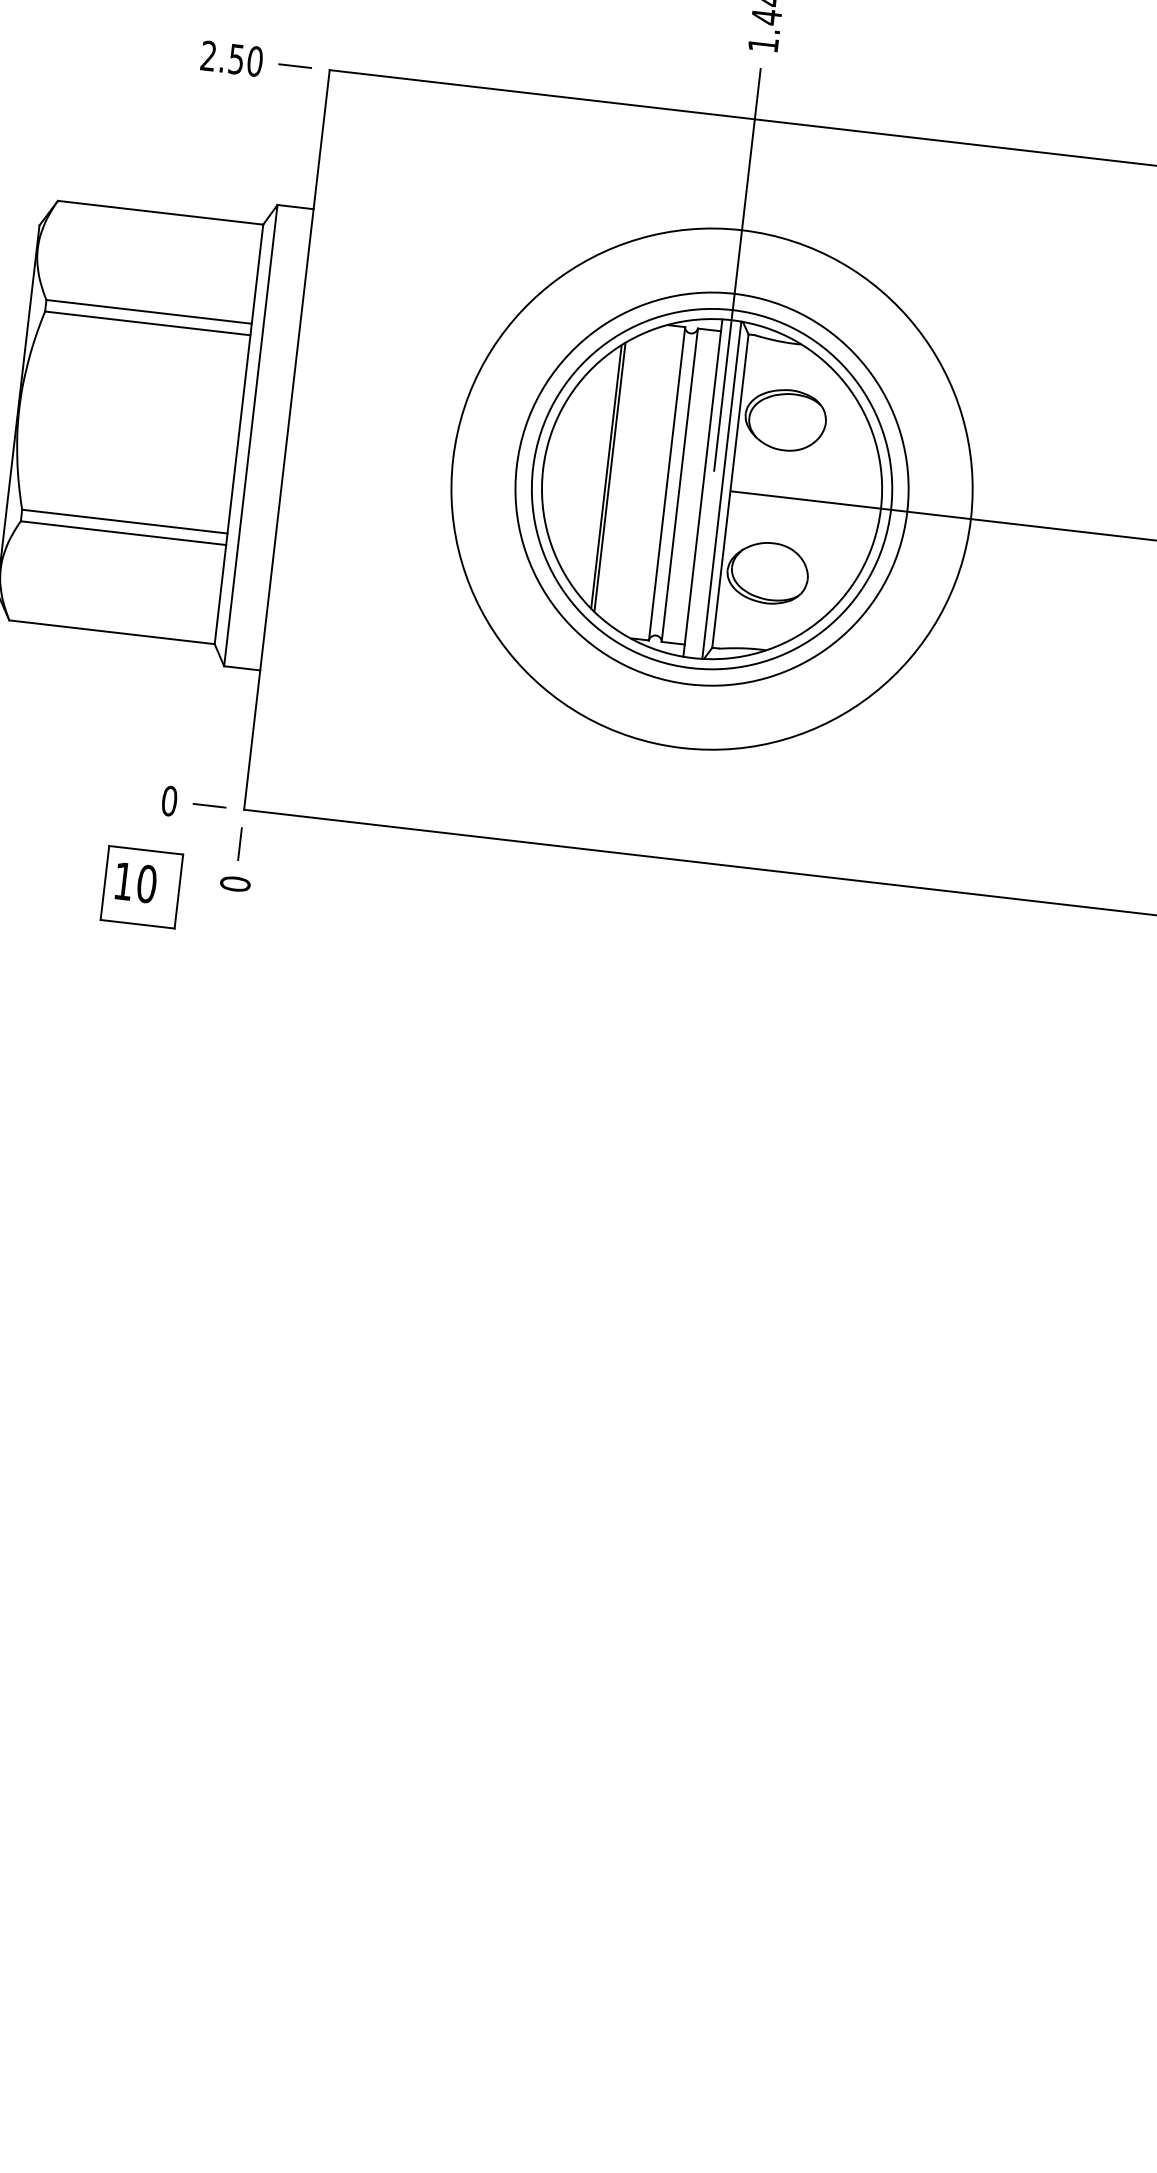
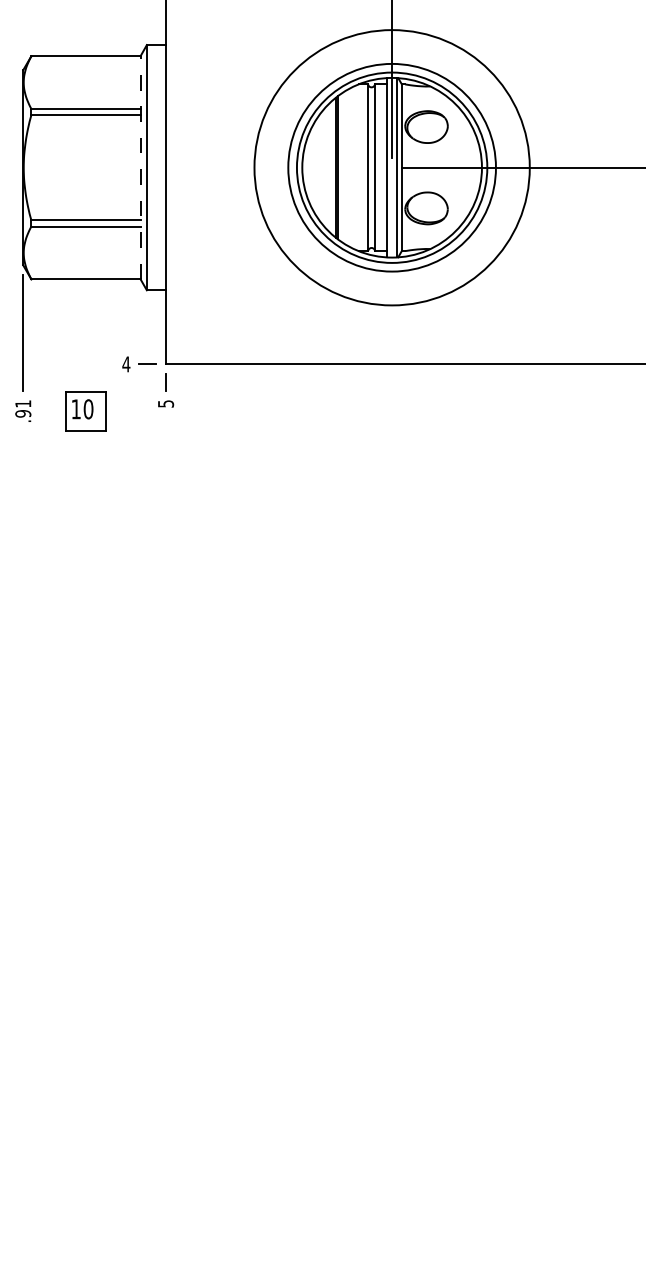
line: (238, 433) -> (140, 167), solid -> dashed
text: (169, 801) -> (126, 364), 0 -> 4
text: (236, 883) -> (166, 403), 0 -> 5
part: (140, 887) -> (85, 411), moved

